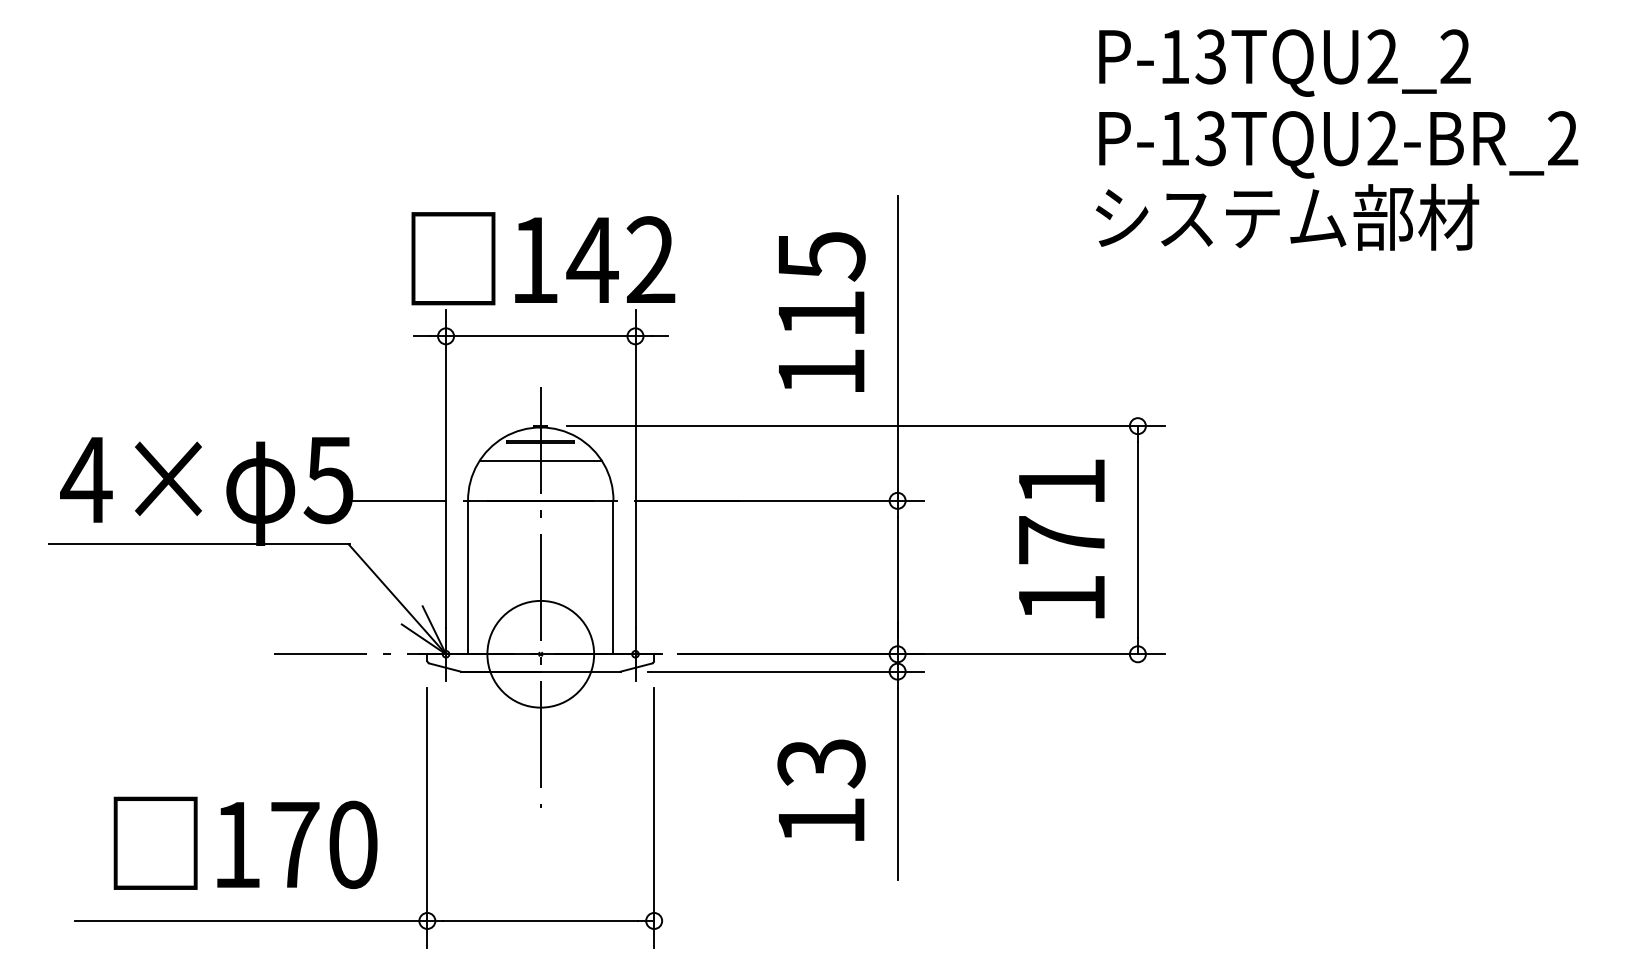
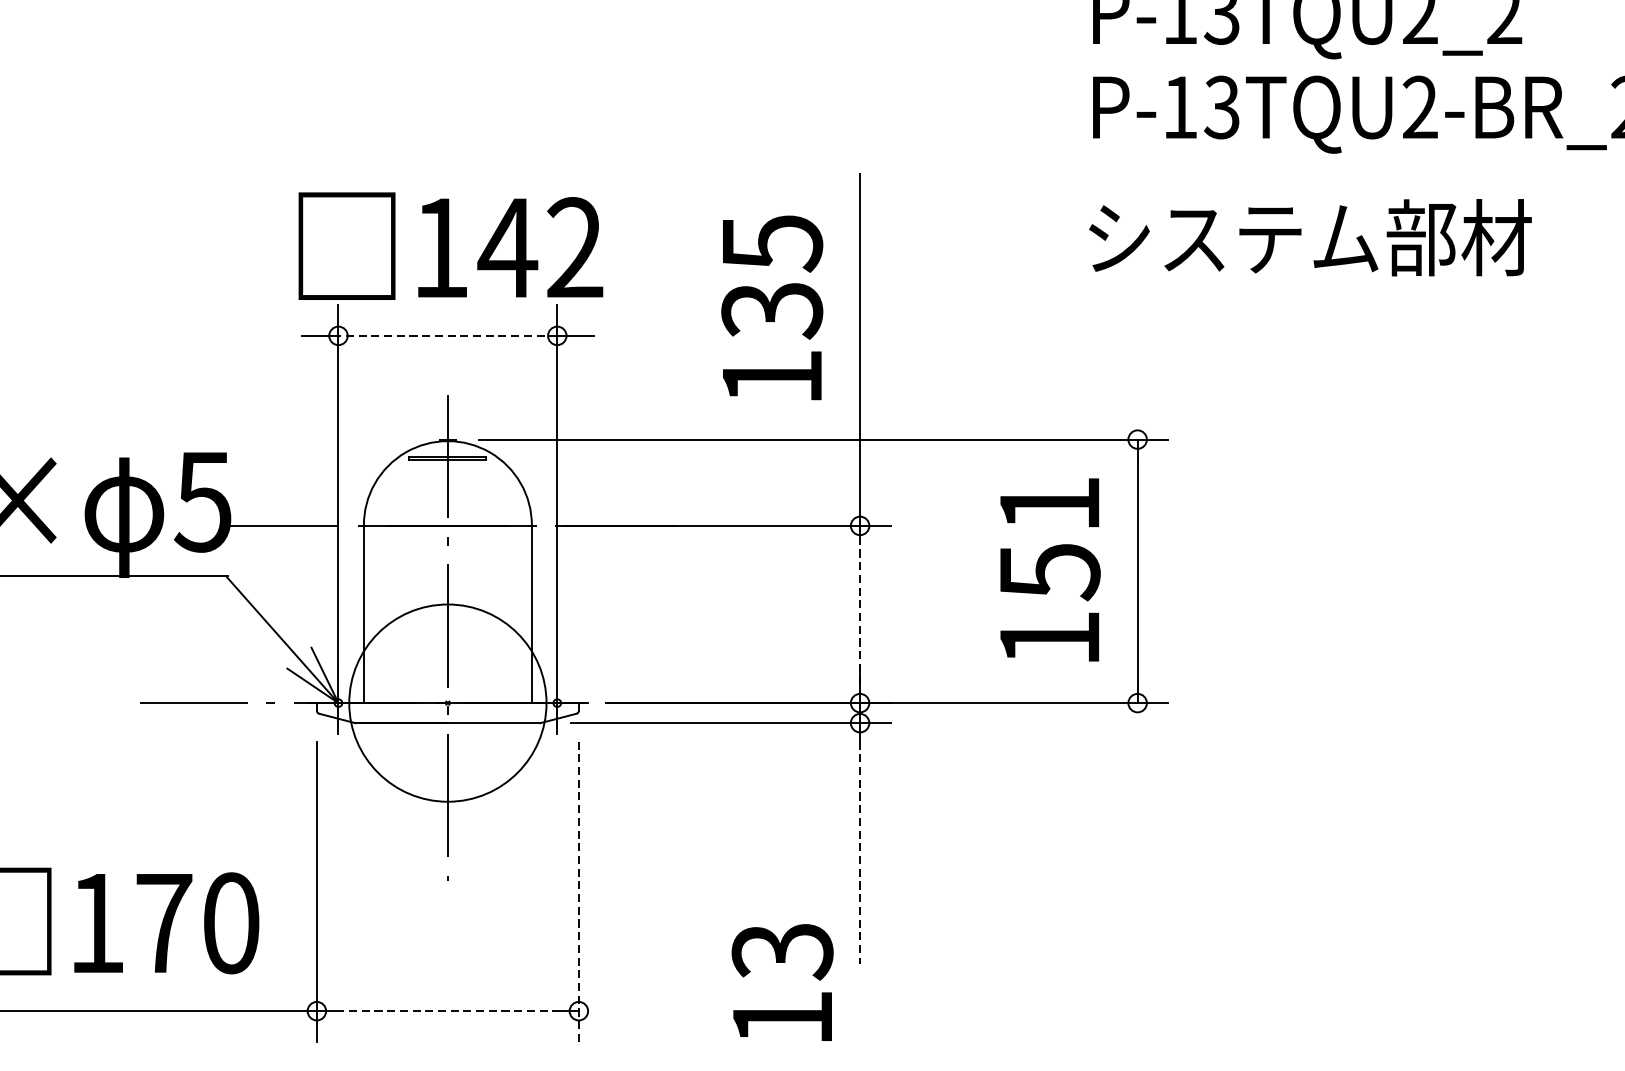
text: (1287, 216) -> (1310, 236), moved
text: (821, 314) -> (772, 310), 115 -> 135
line: (540, 336) -> (447, 336), solid -> dashed
line: (540, 460) -> (447, 479), removed
text: (1062, 541) -> (1050, 572), 171 -> 151
line: (897, 577) -> (859, 614), solid -> dashed
circle: (540, 653) -> (447, 702), size x1.6
line: (897, 784) -> (859, 853), solid -> dashed
text: (821, 789) -> (782, 981), moved
line: (654, 818) -> (579, 892), solid -> dashed
line: (540, 920) -> (447, 1010), solid -> dashed

